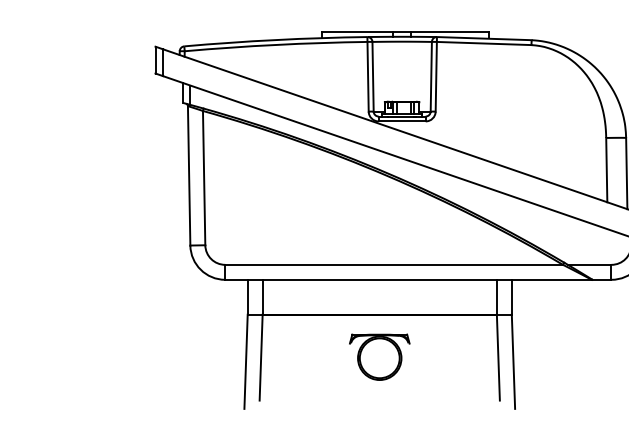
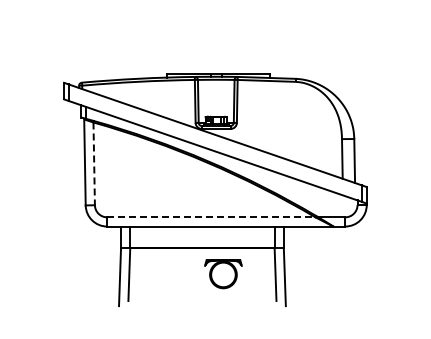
line: (204, 179) -> (94, 164), solid -> dashed
line: (394, 265) -> (211, 217), solid -> dashed
part: (379, 357) -> (223, 274), moved

